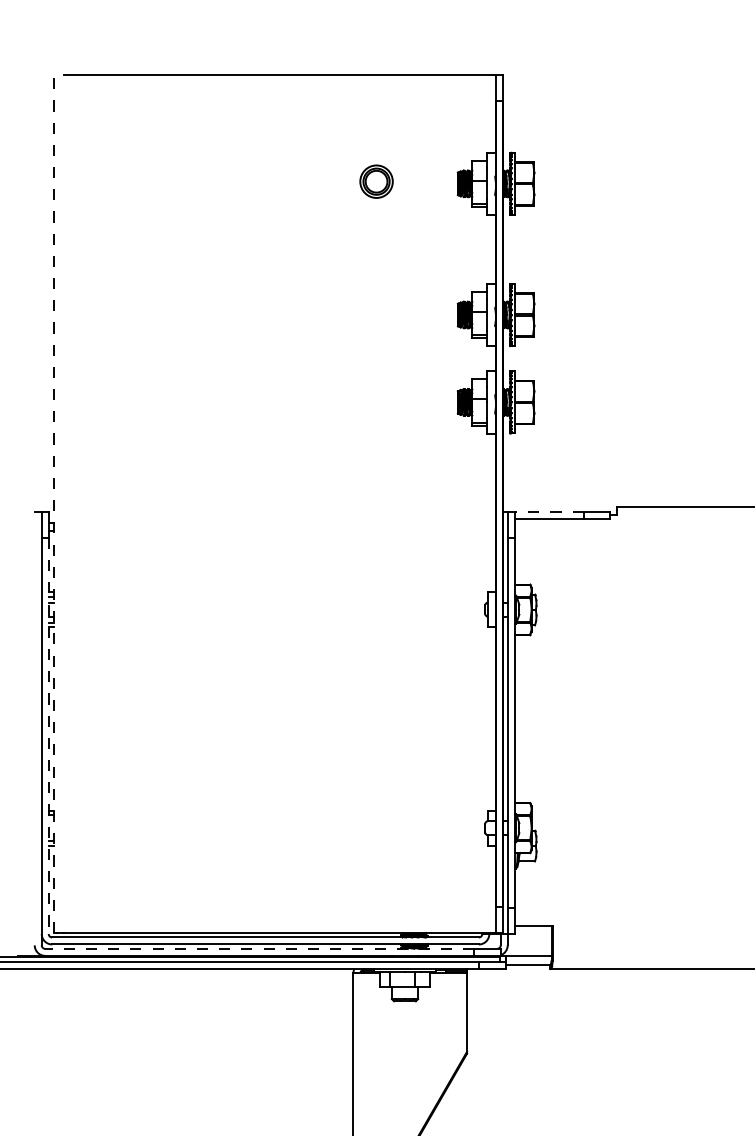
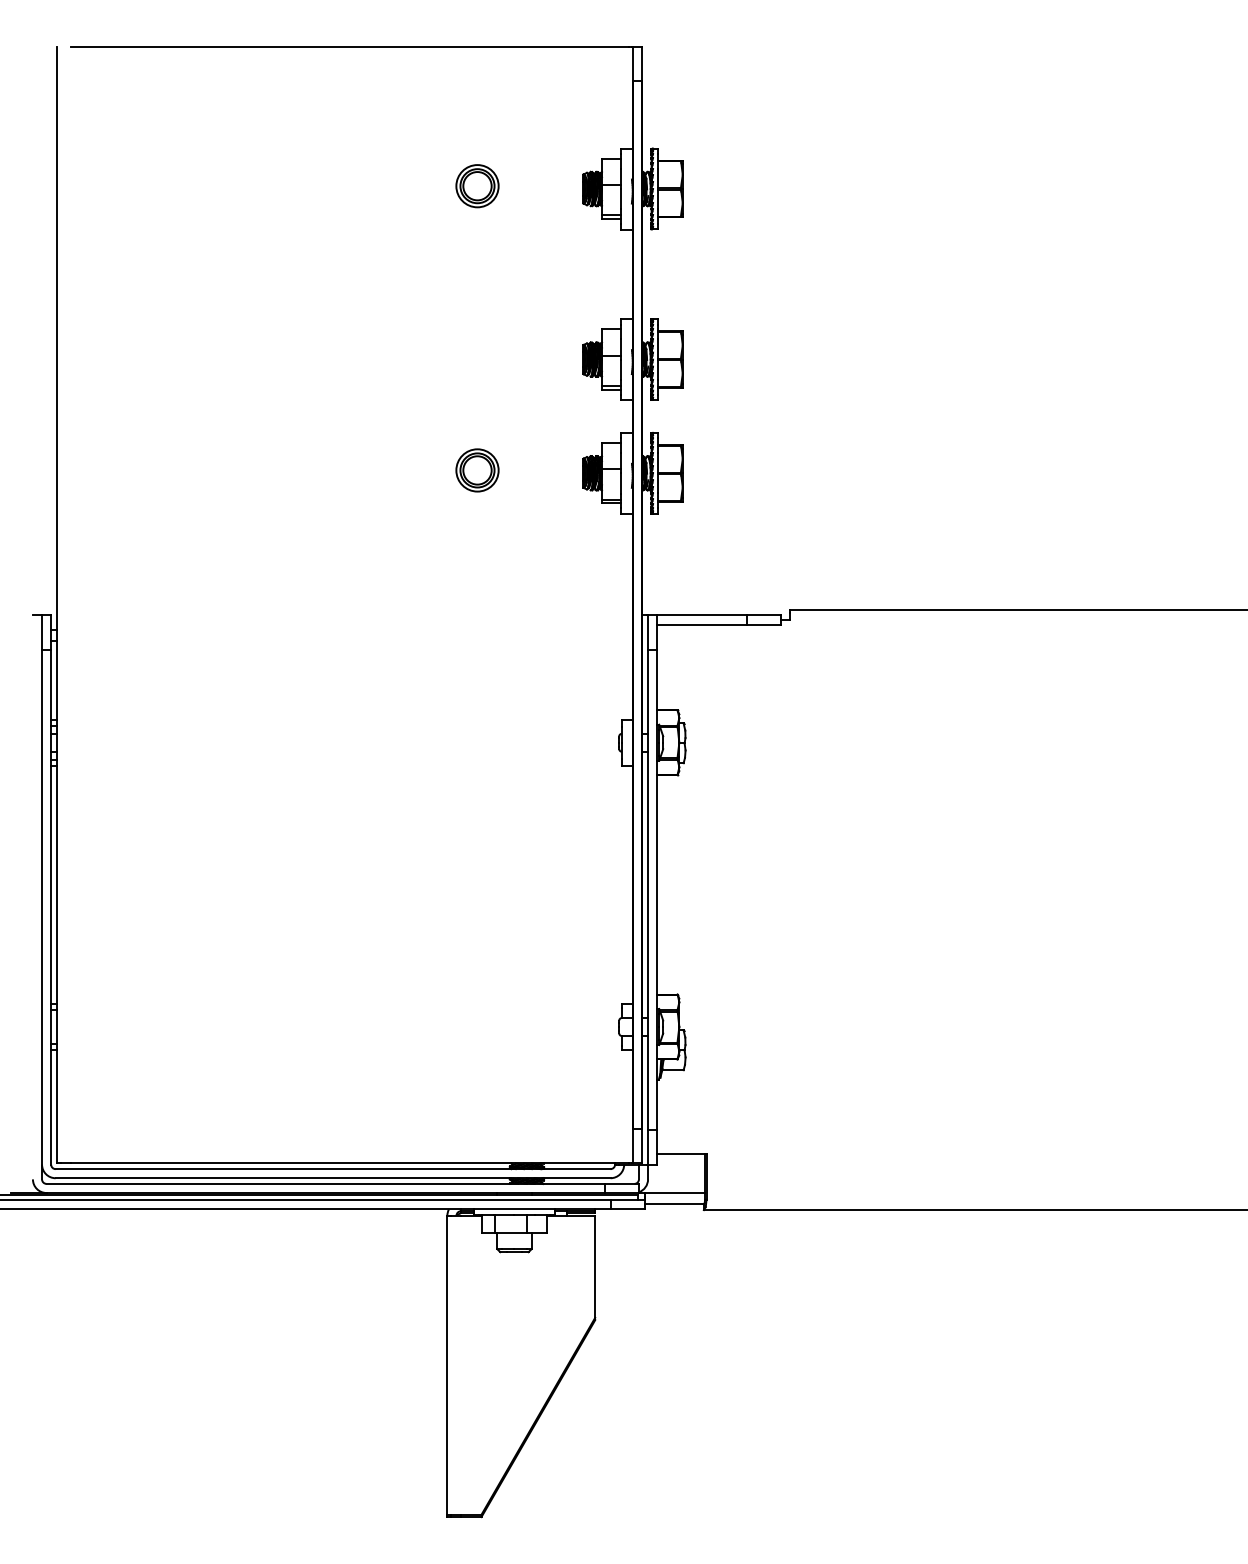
part: (376, 400) -> (477, 470), added
line: (53, 503) -> (57, 604), dashed -> solid
line: (549, 511) -> (702, 615), dashed -> solid
line: (49, 736) -> (51, 907), dashed -> solid
line: (259, 948) -> (325, 1183), dashed -> solid

